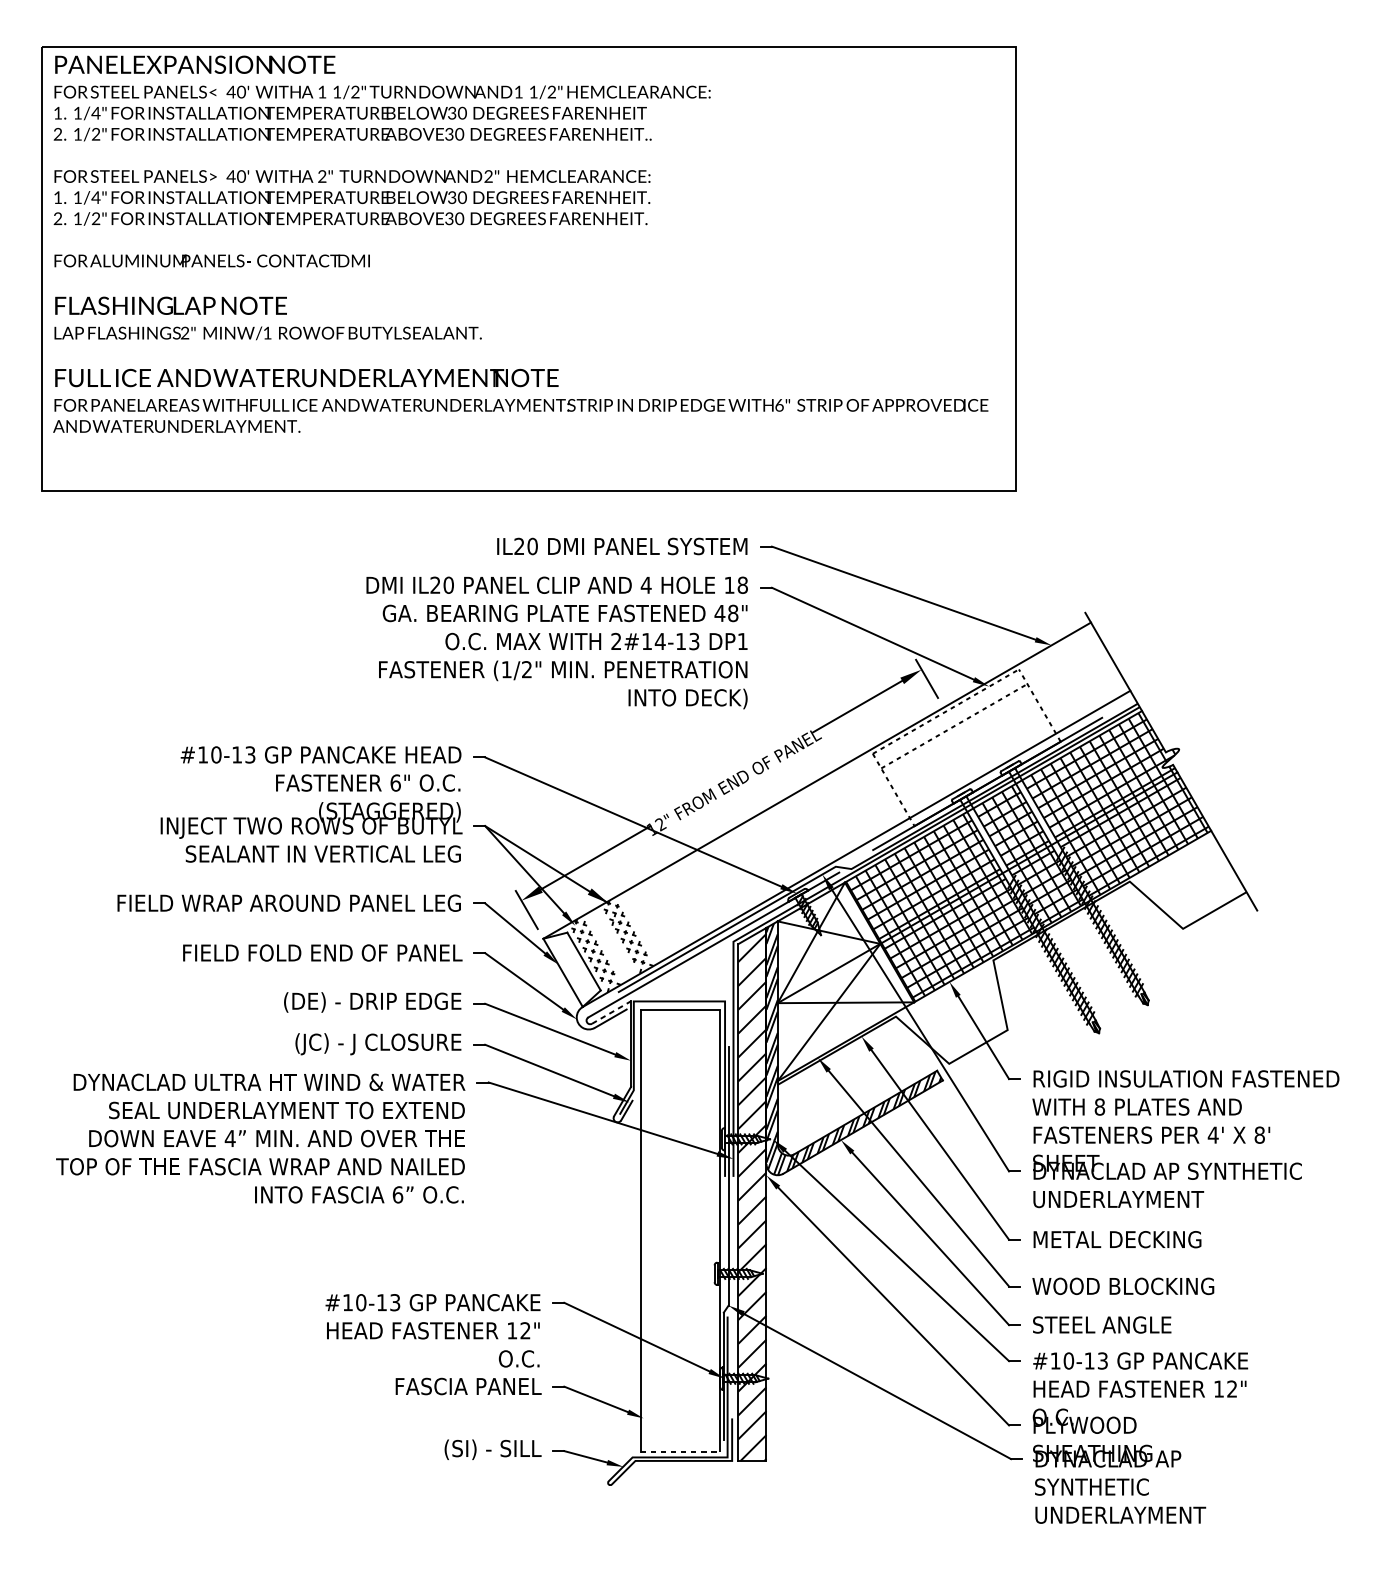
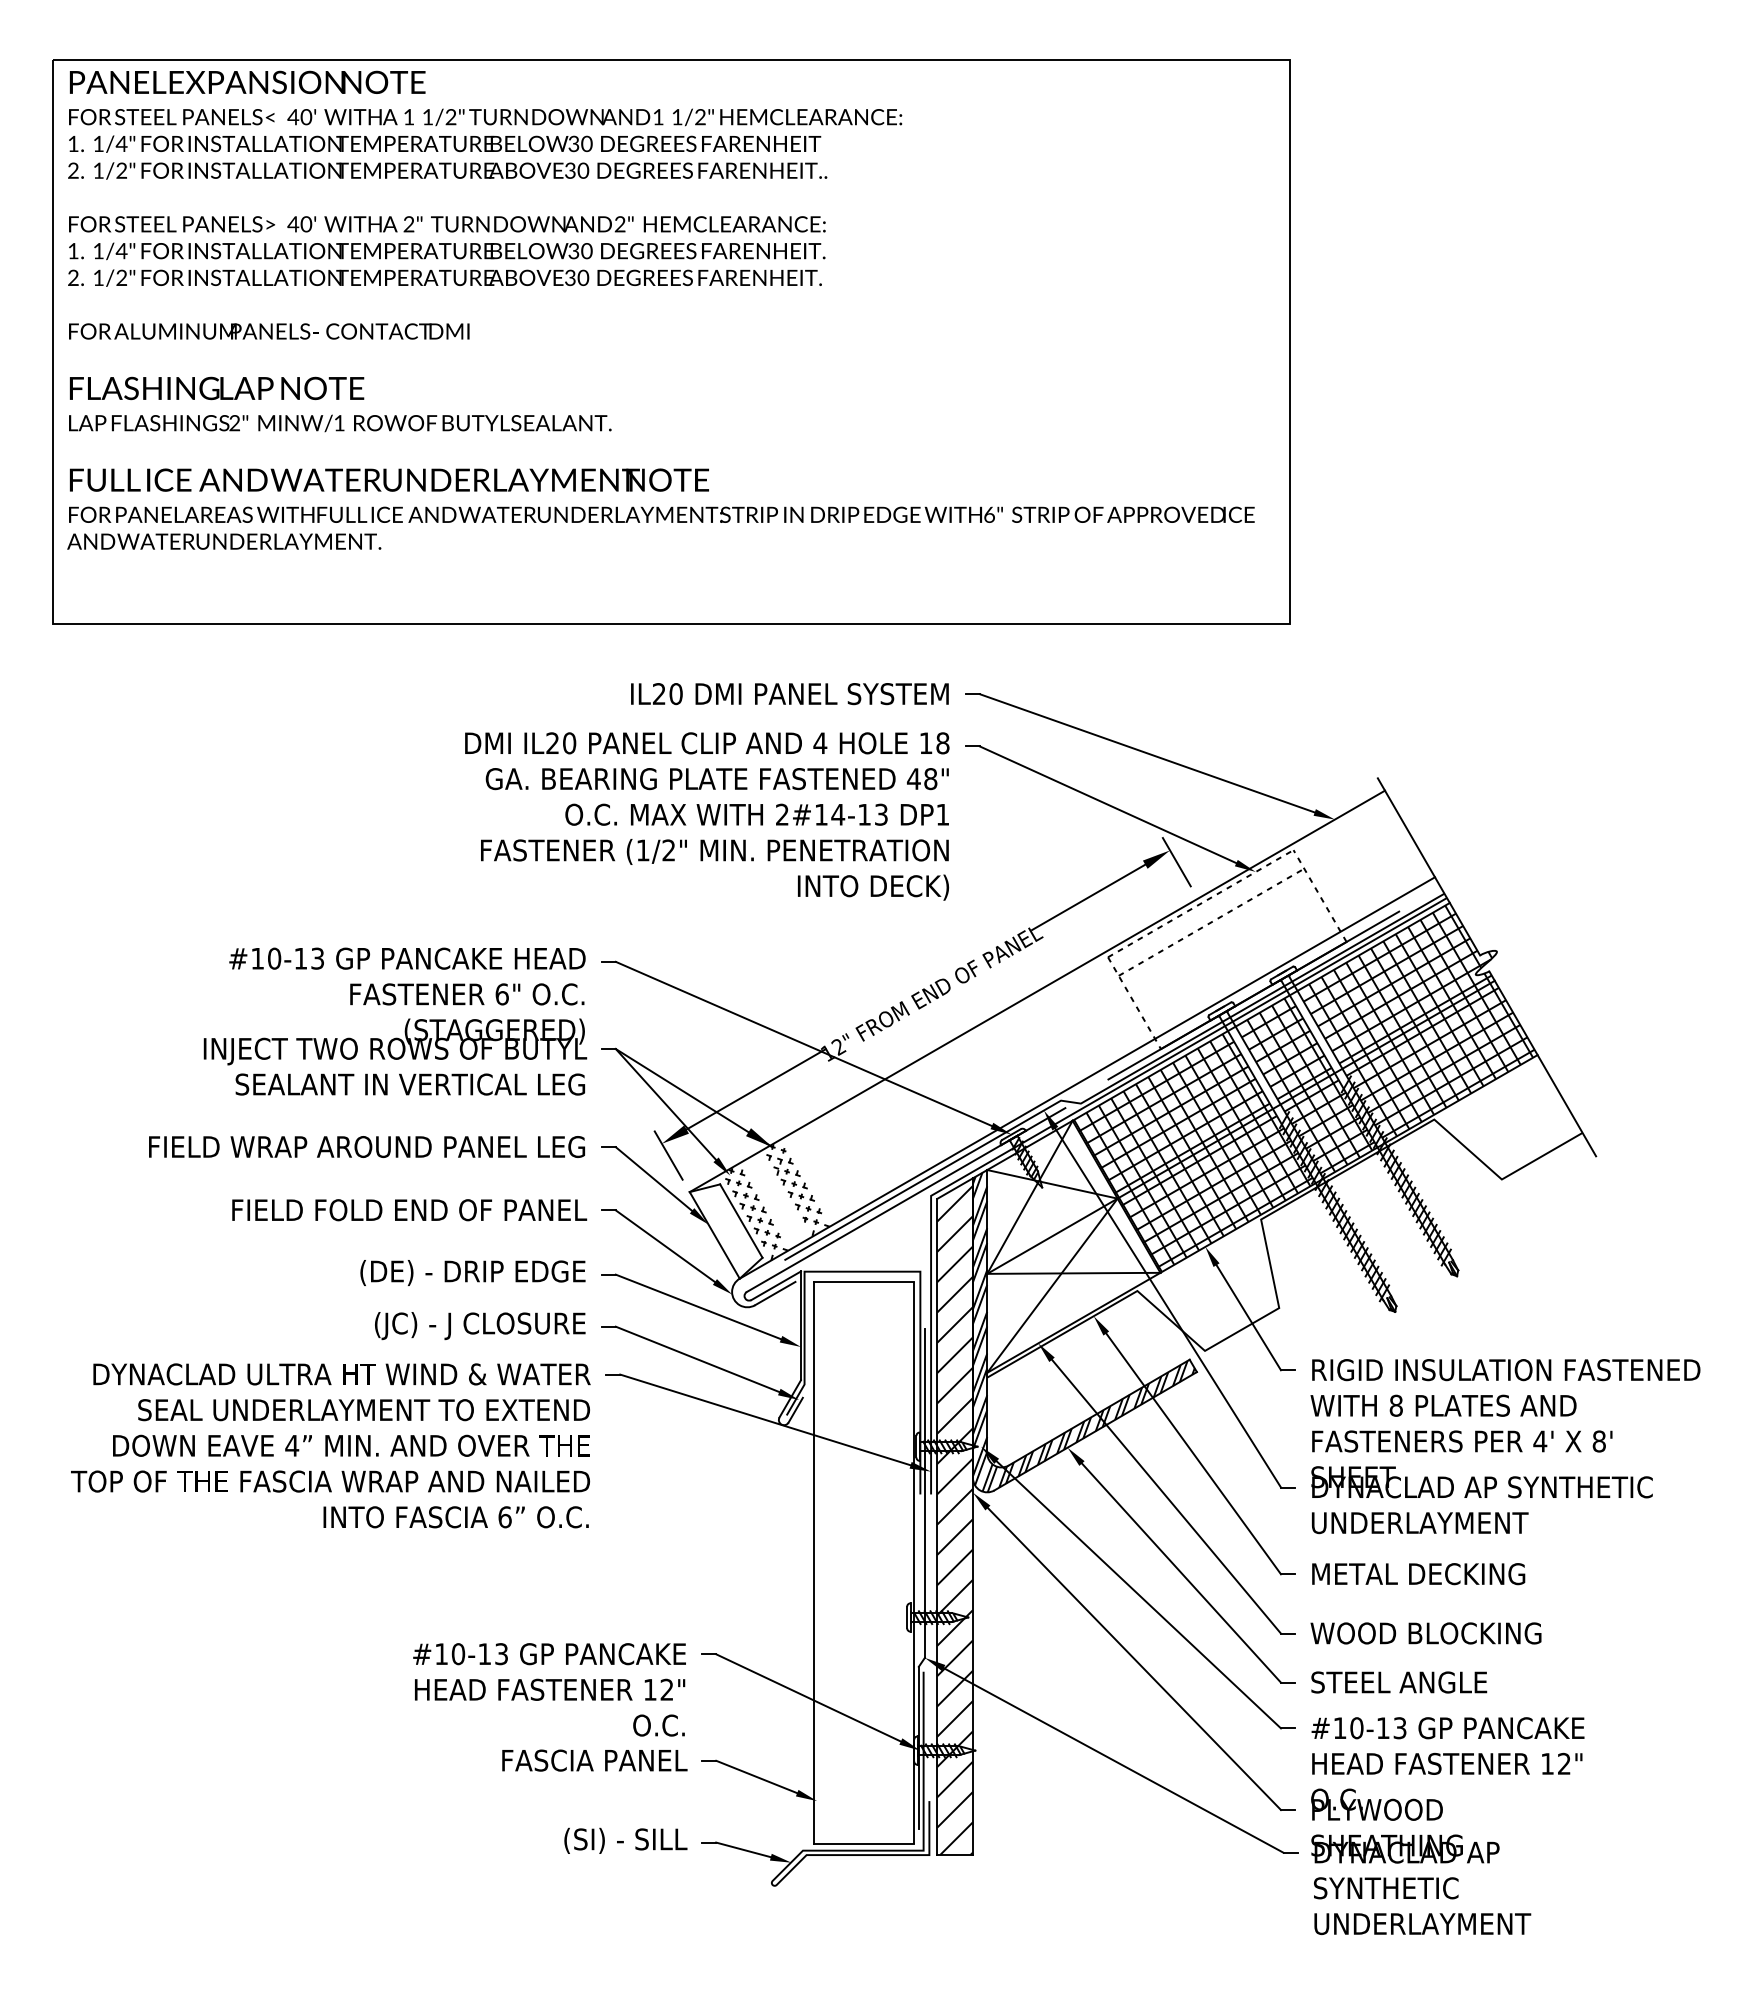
line: (611, 1012) -> (776, 1285), dashed -> solid
line: (680, 1452) -> (863, 1844), dashed -> solid

